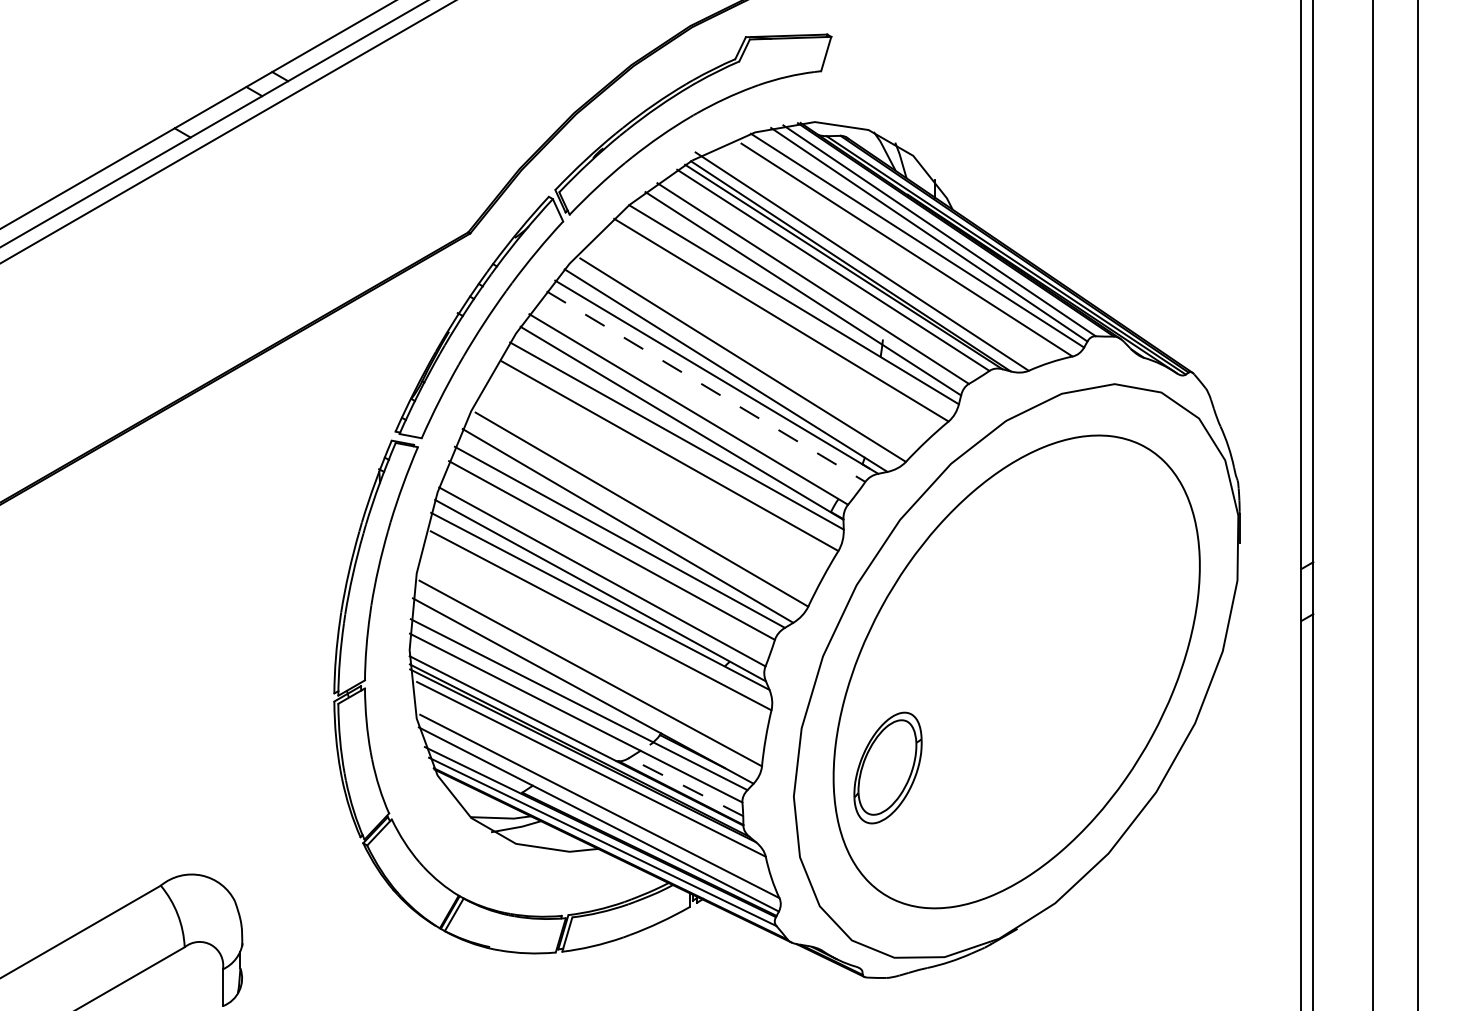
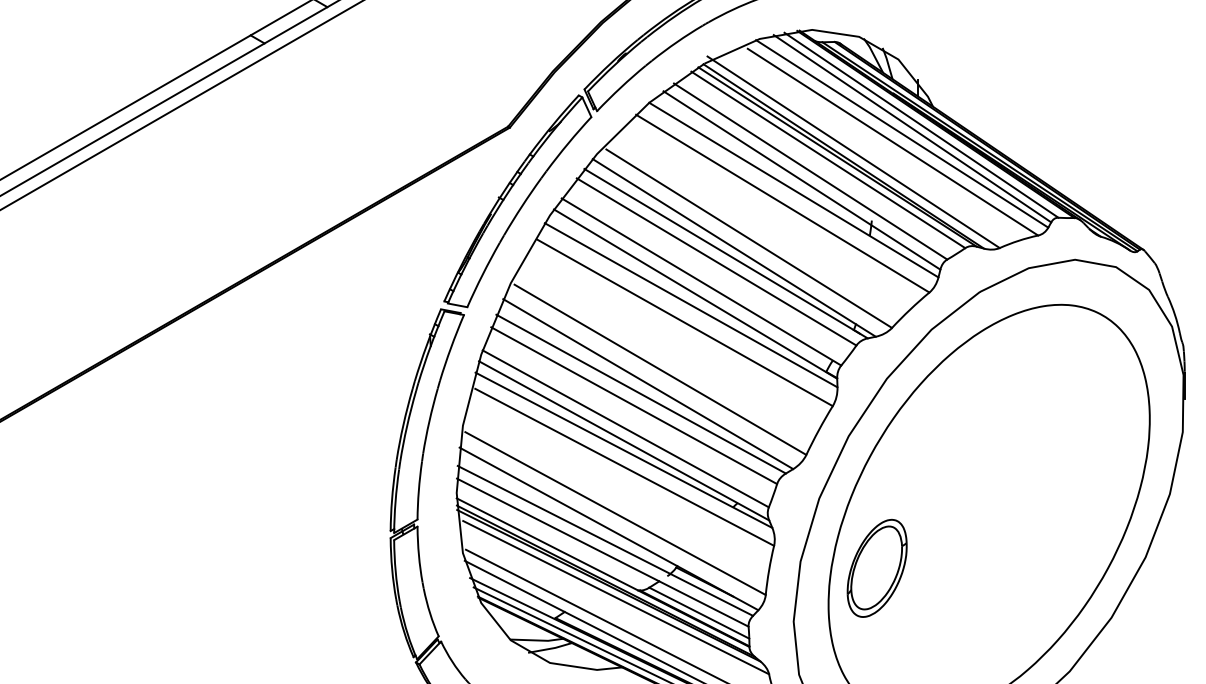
line: (705, 386) -> (716, 261), dashed -> solid
part: (887, 767) -> (876, 567), moved
line: (686, 787) -> (699, 613), dashed -> solid

